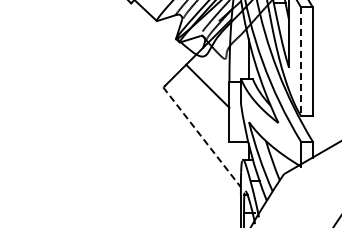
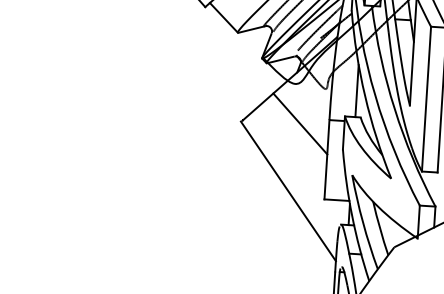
line: (301, 62) -> (426, 100), dashed -> solid
line: (202, 137) -> (288, 191), dashed -> solid

